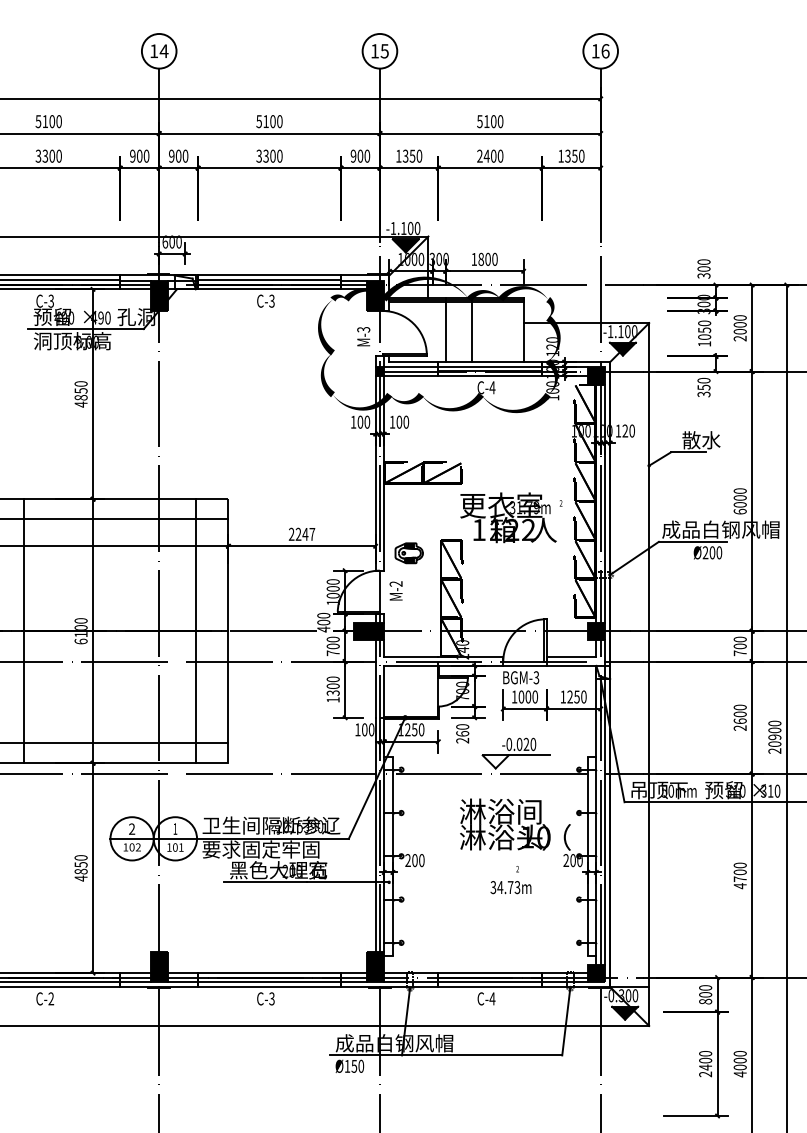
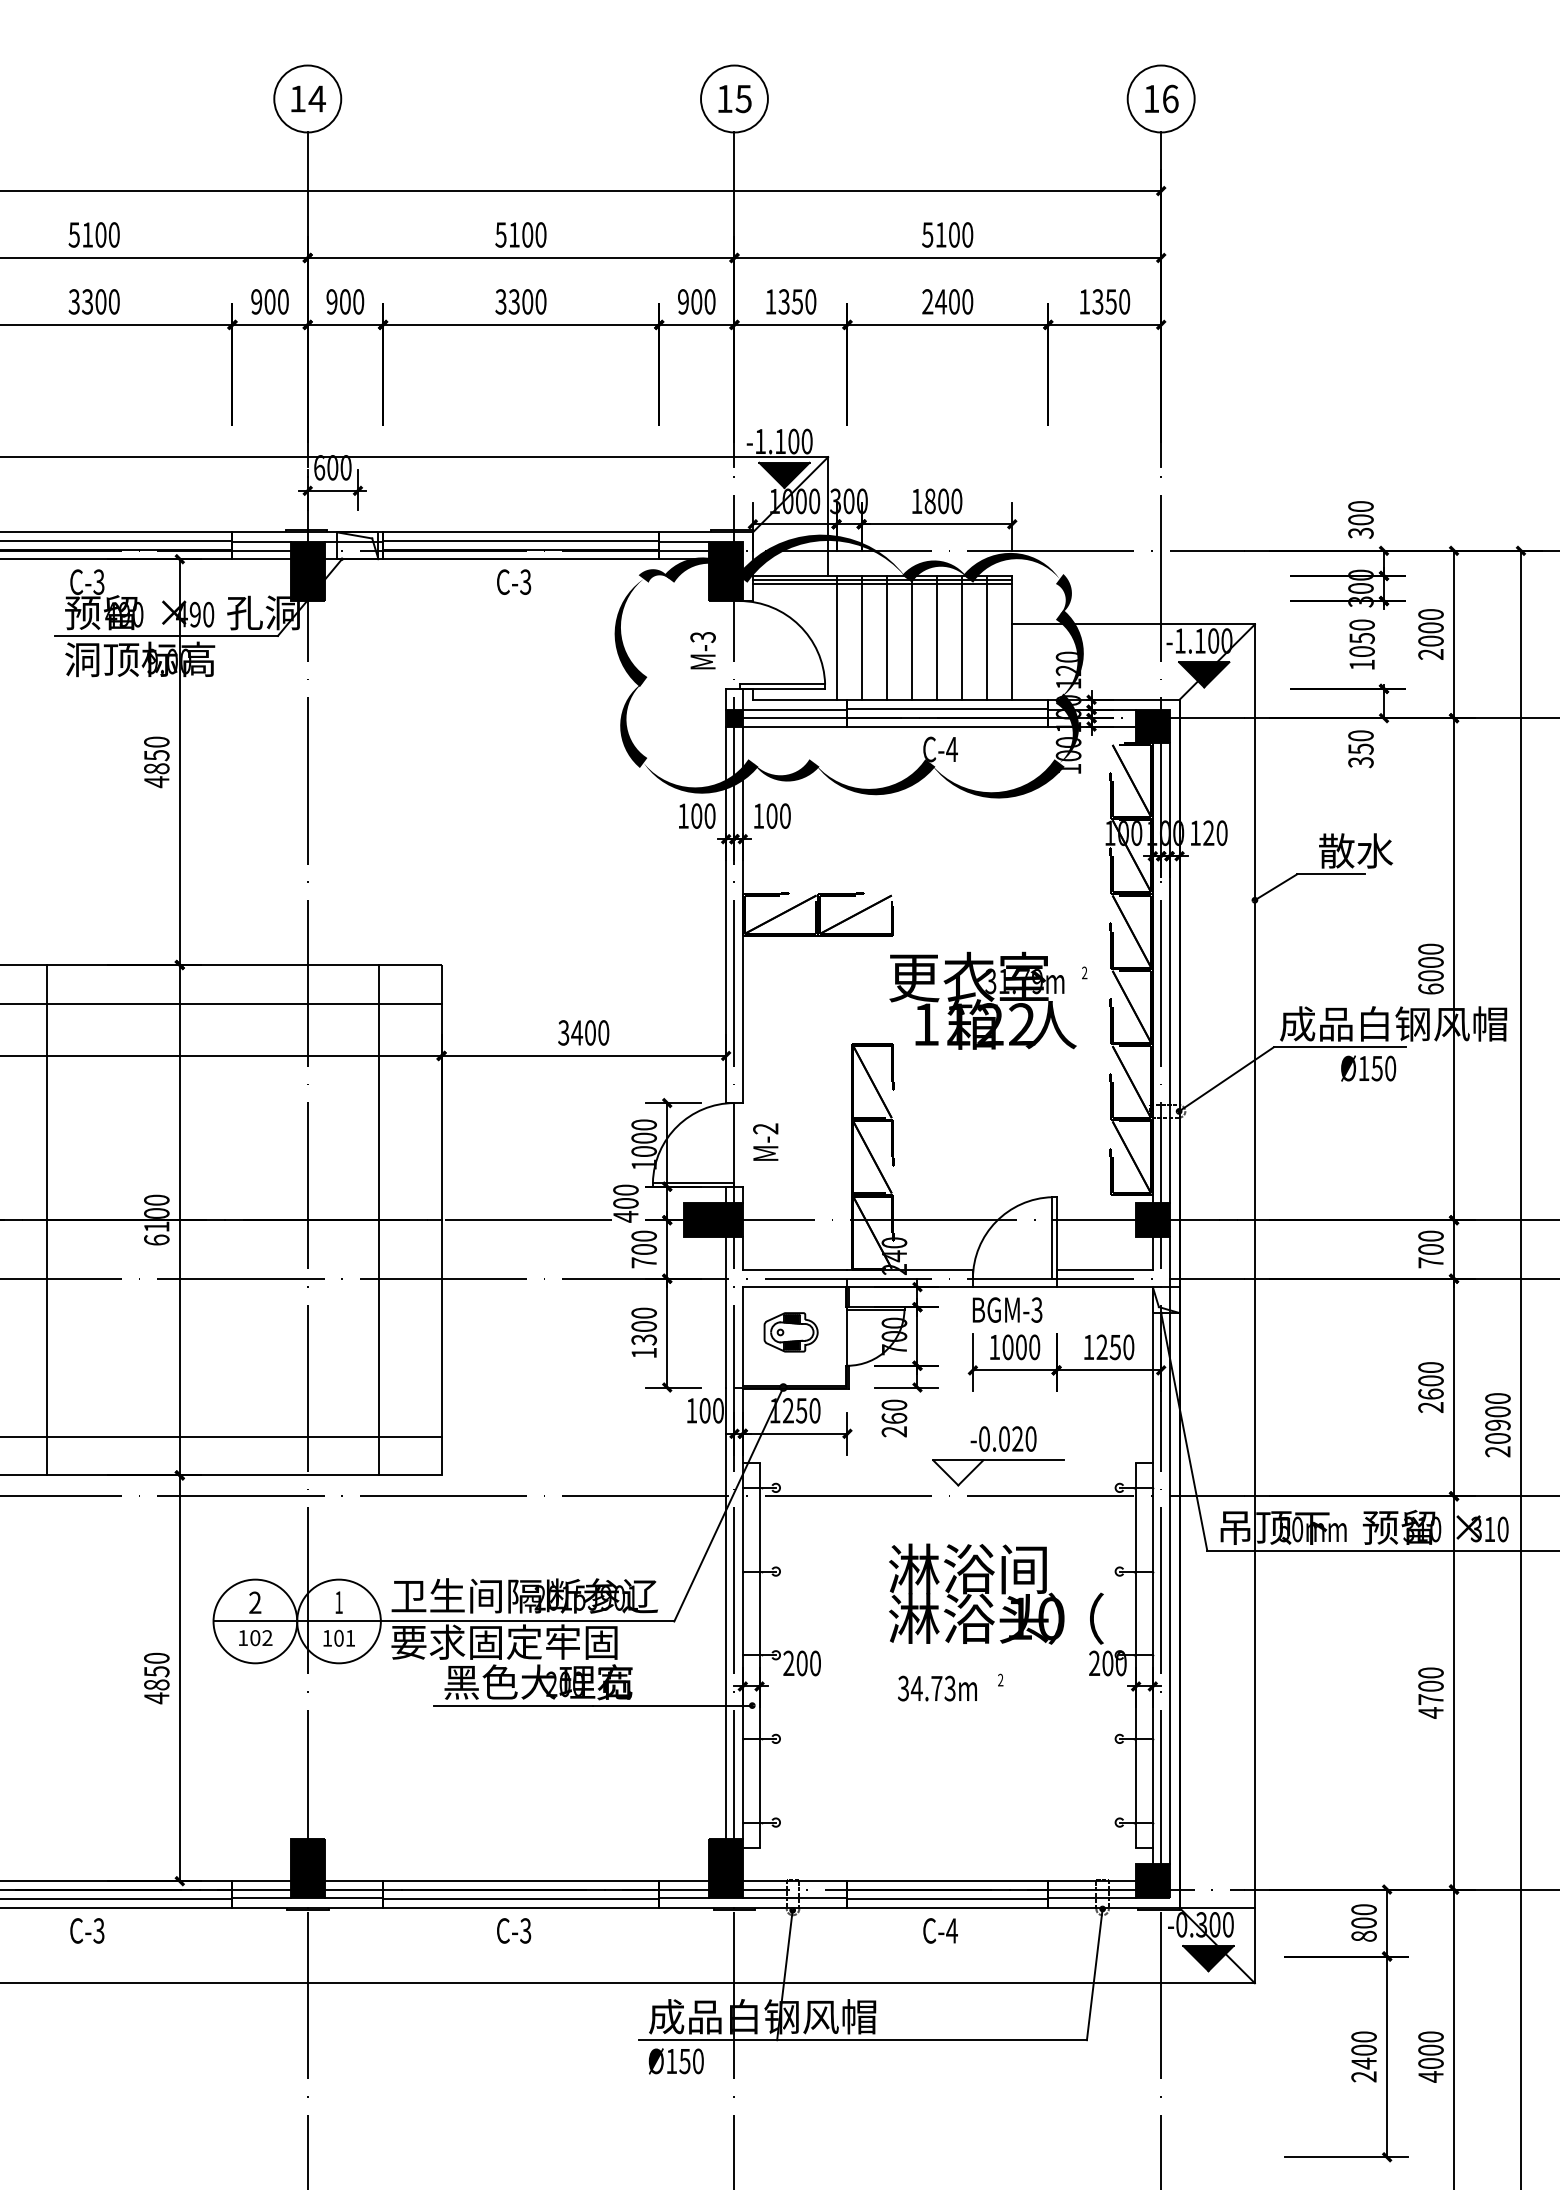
line: (432, 330) -> (836, 638), added
line: (458, 330) -> (886, 638), added
line: (484, 330) -> (936, 638), added
line: (497, 330) -> (961, 638), added
line: (510, 330) -> (986, 638), added
text: (301, 533) -> (582, 1031), 2247 -> 3400
text: (708, 552) -> (1369, 1067), Ø200 -> Ø150
part: (408, 553) -> (789, 1332), moved
text: (510, 887) -> (936, 1688), moved
text: (51, 999) -> (99, 1932), C-2 -> C-3

